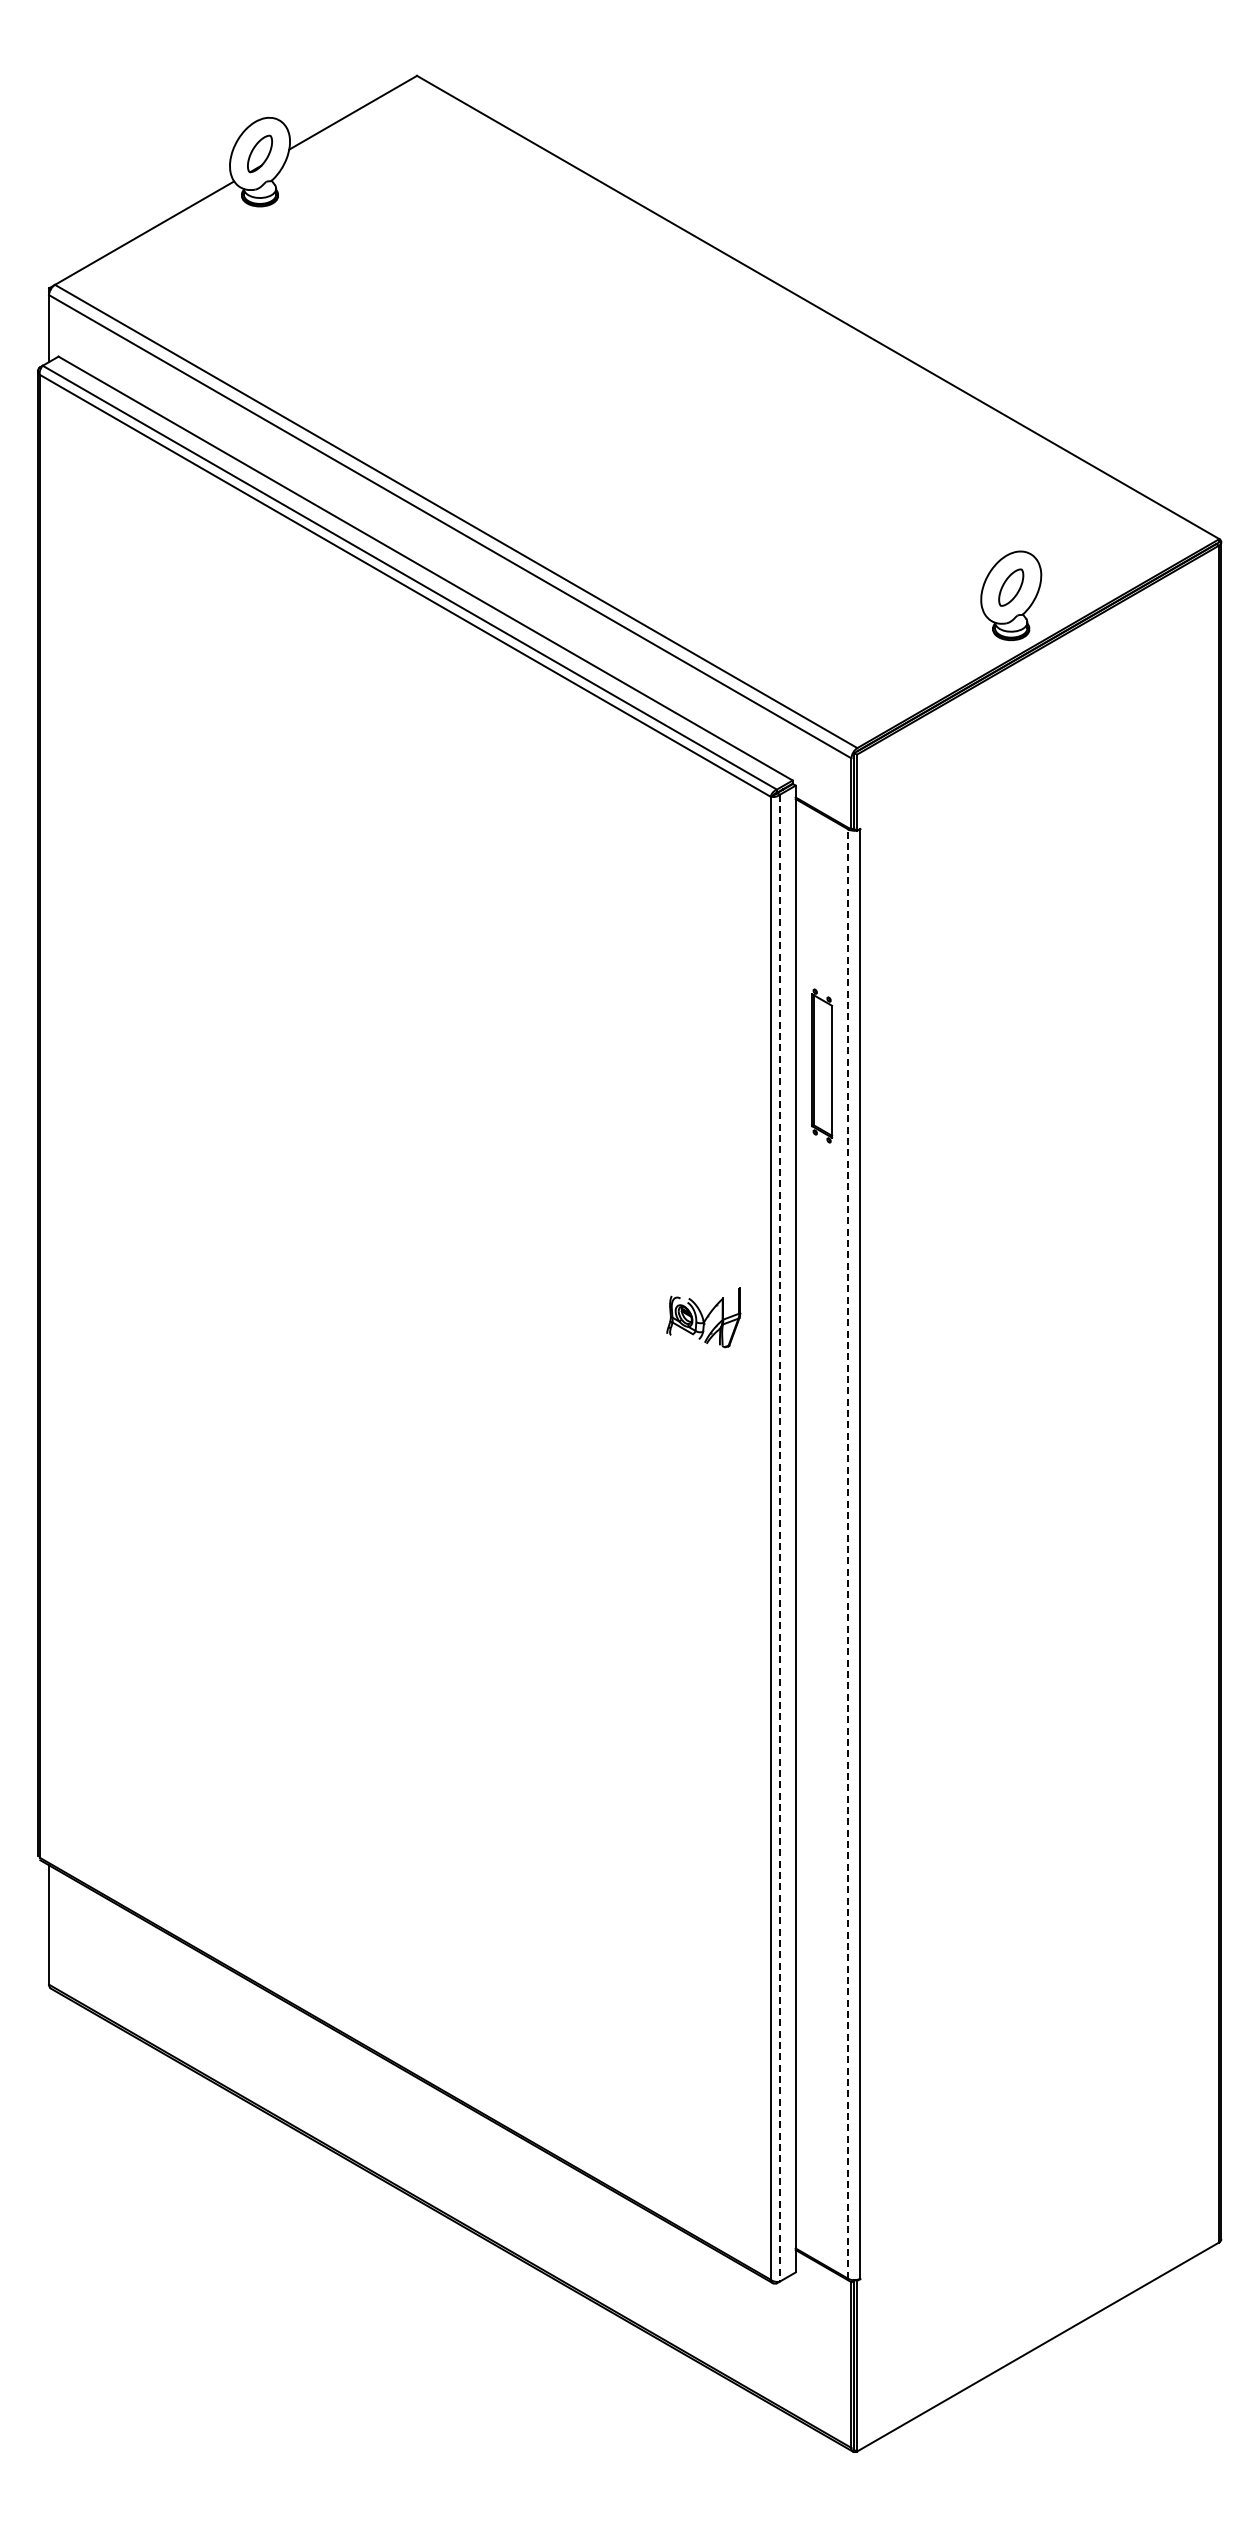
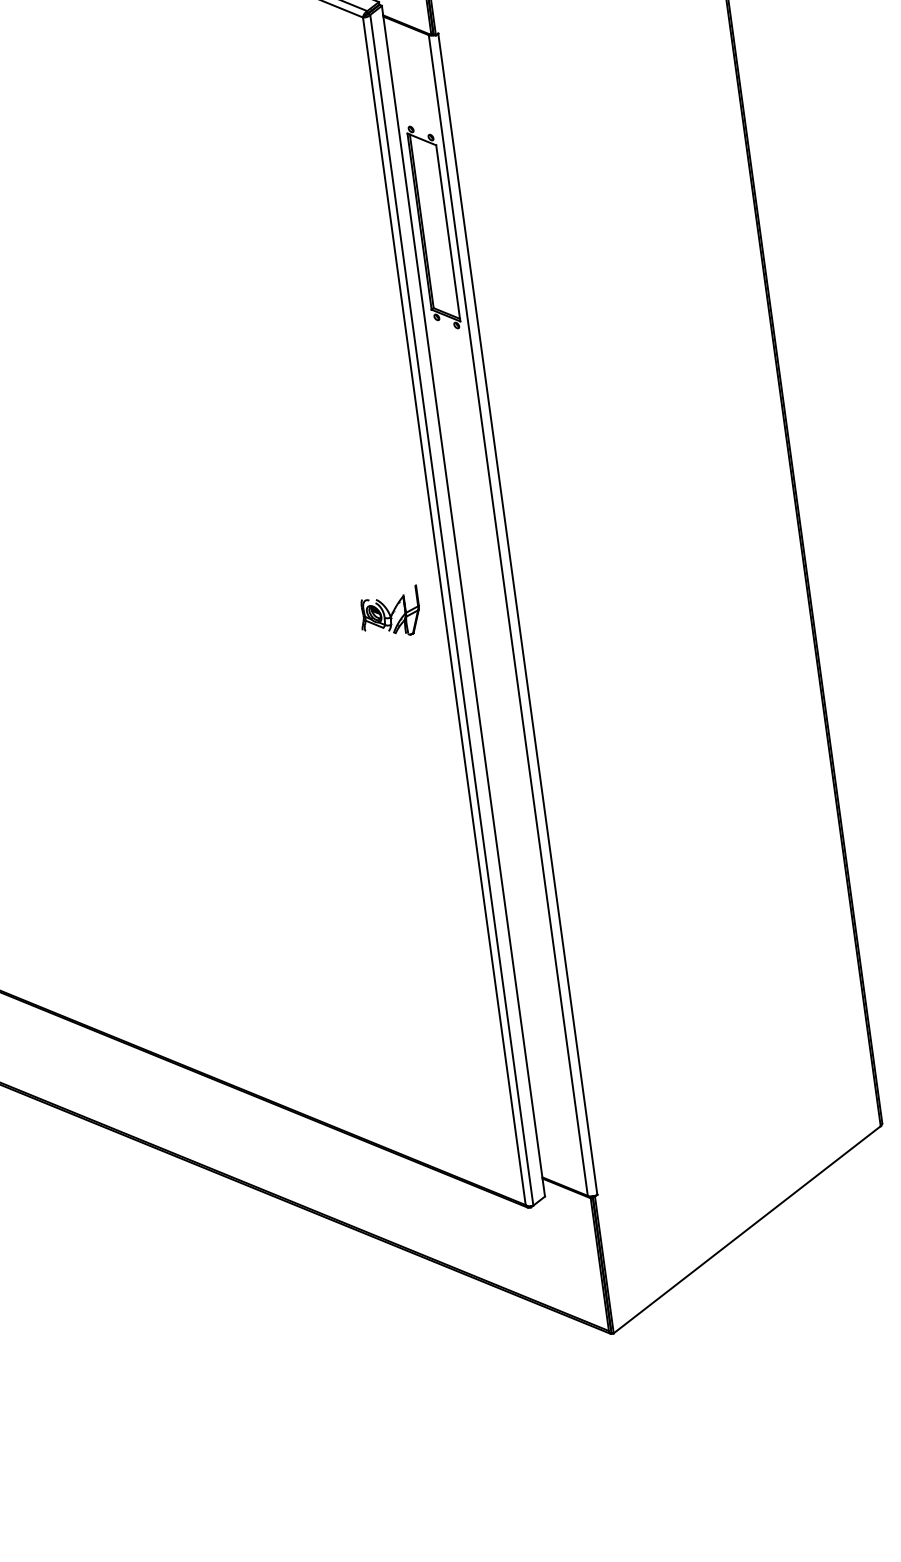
part: (821, 1065) -> (433, 227), size x1.67
part: (703, 1317) -> (389, 613), moved
line: (779, 1538) -> (451, 610), dashed -> solid
line: (848, 1554) -> (508, 615), dashed -> solid

